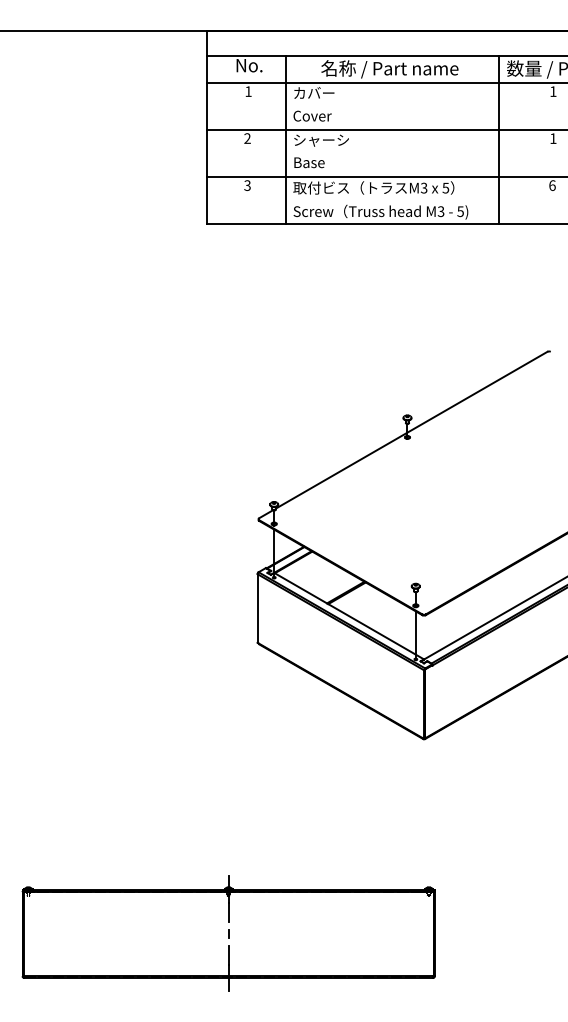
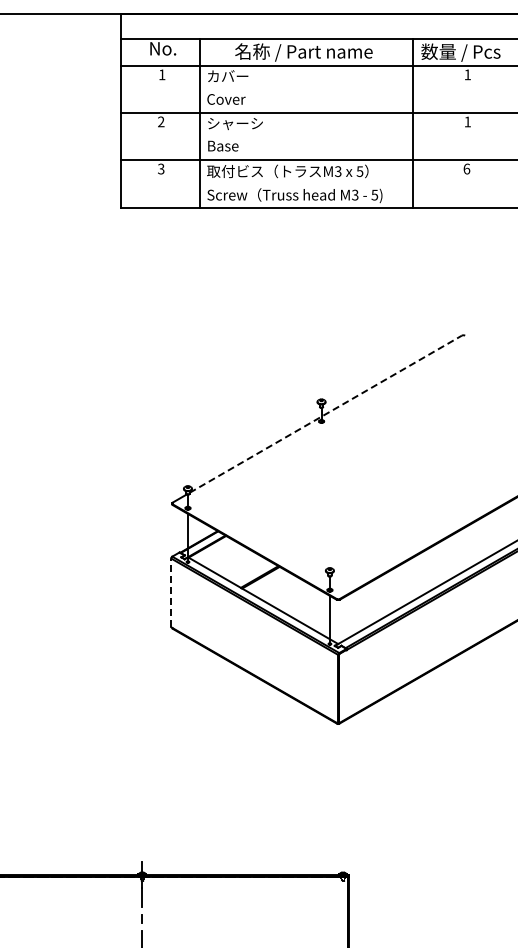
line: (411, 430) -> (325, 414), solid -> dashed
line: (257, 607) -> (171, 591), solid -> dashed

